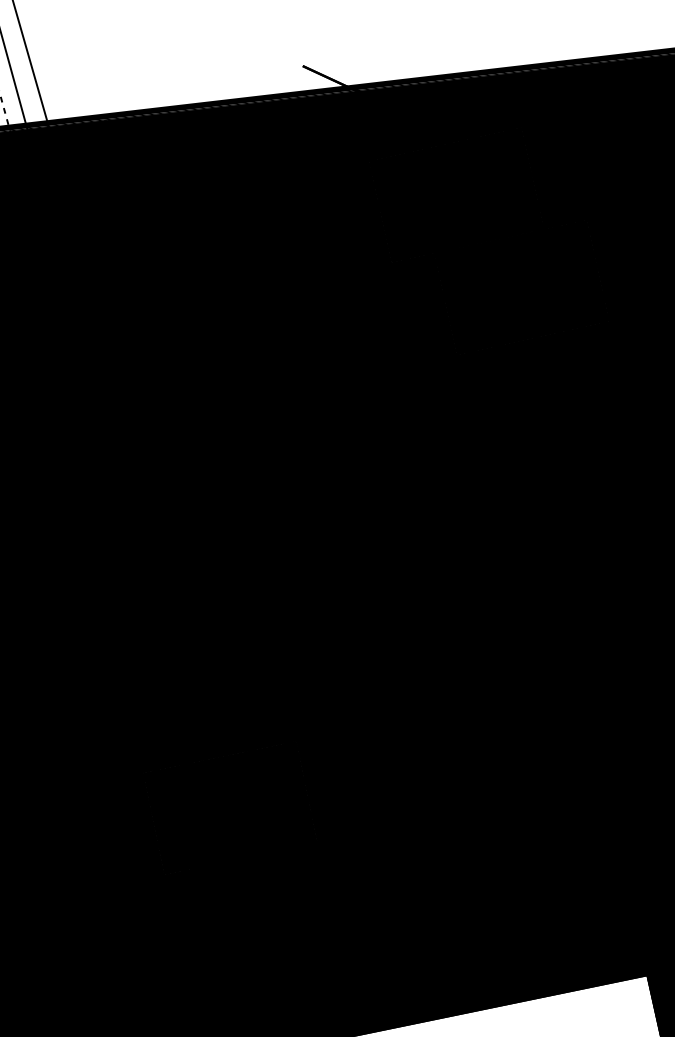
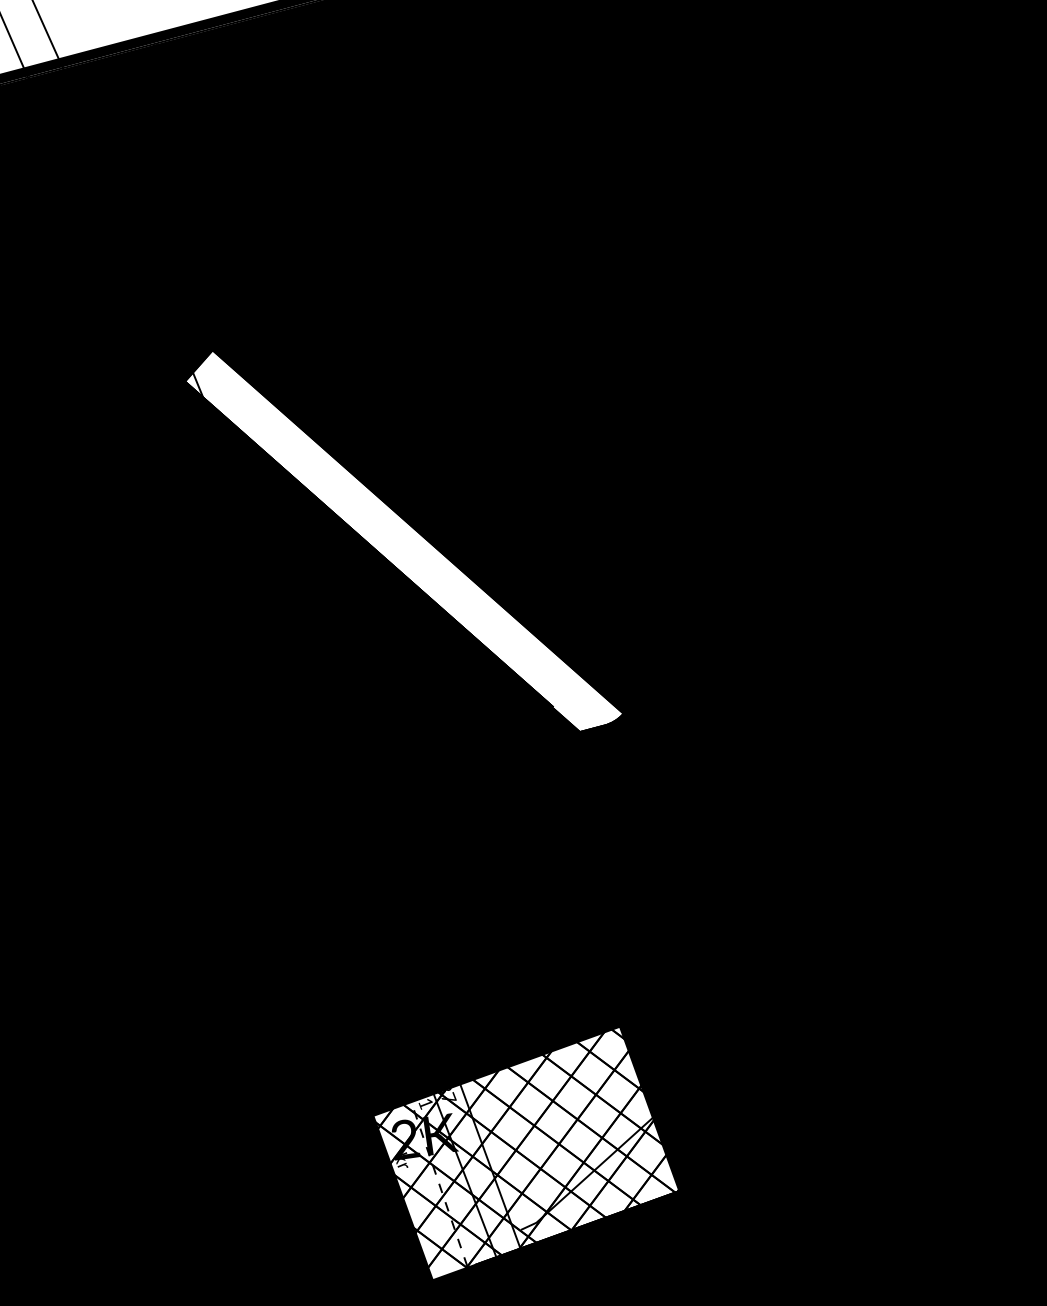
fill: (209, 434) -> (402, 539), removed
fill: (230, 808) -> (526, 1154), removed

